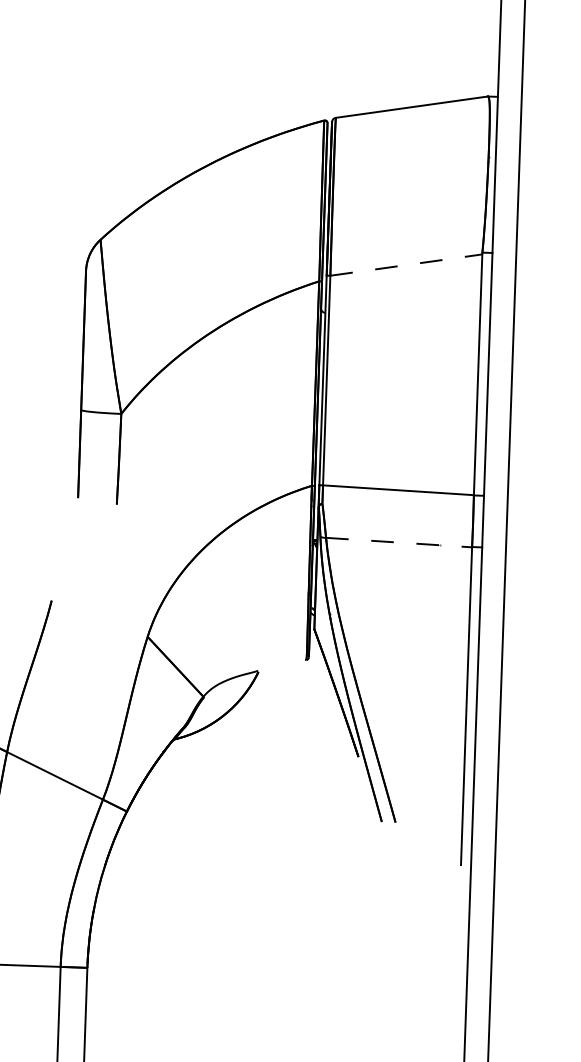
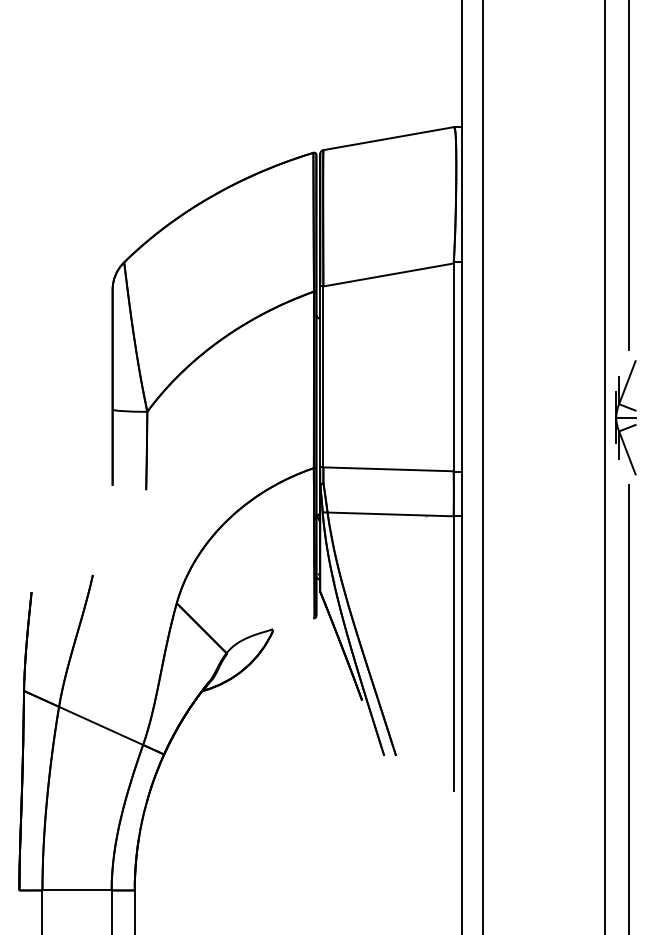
line: (407, 264) -> (389, 274), dashed -> solid
line: (400, 542) -> (391, 514), dashed -> solid

